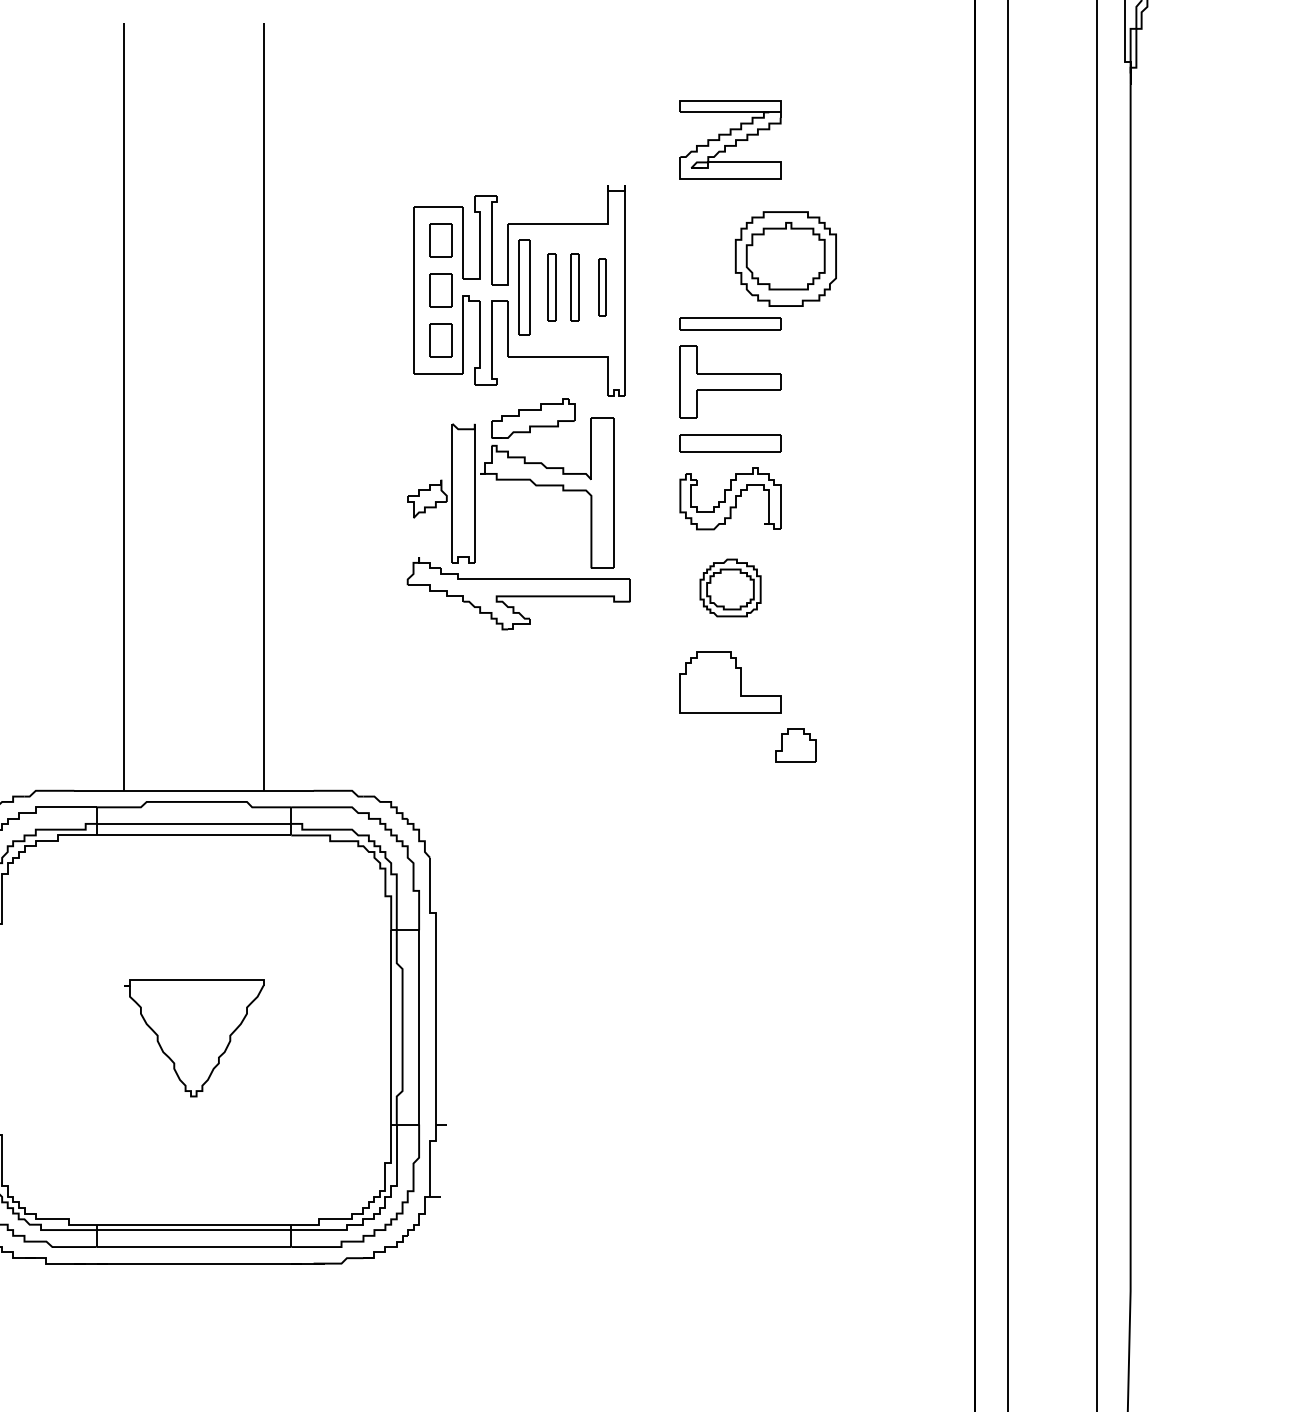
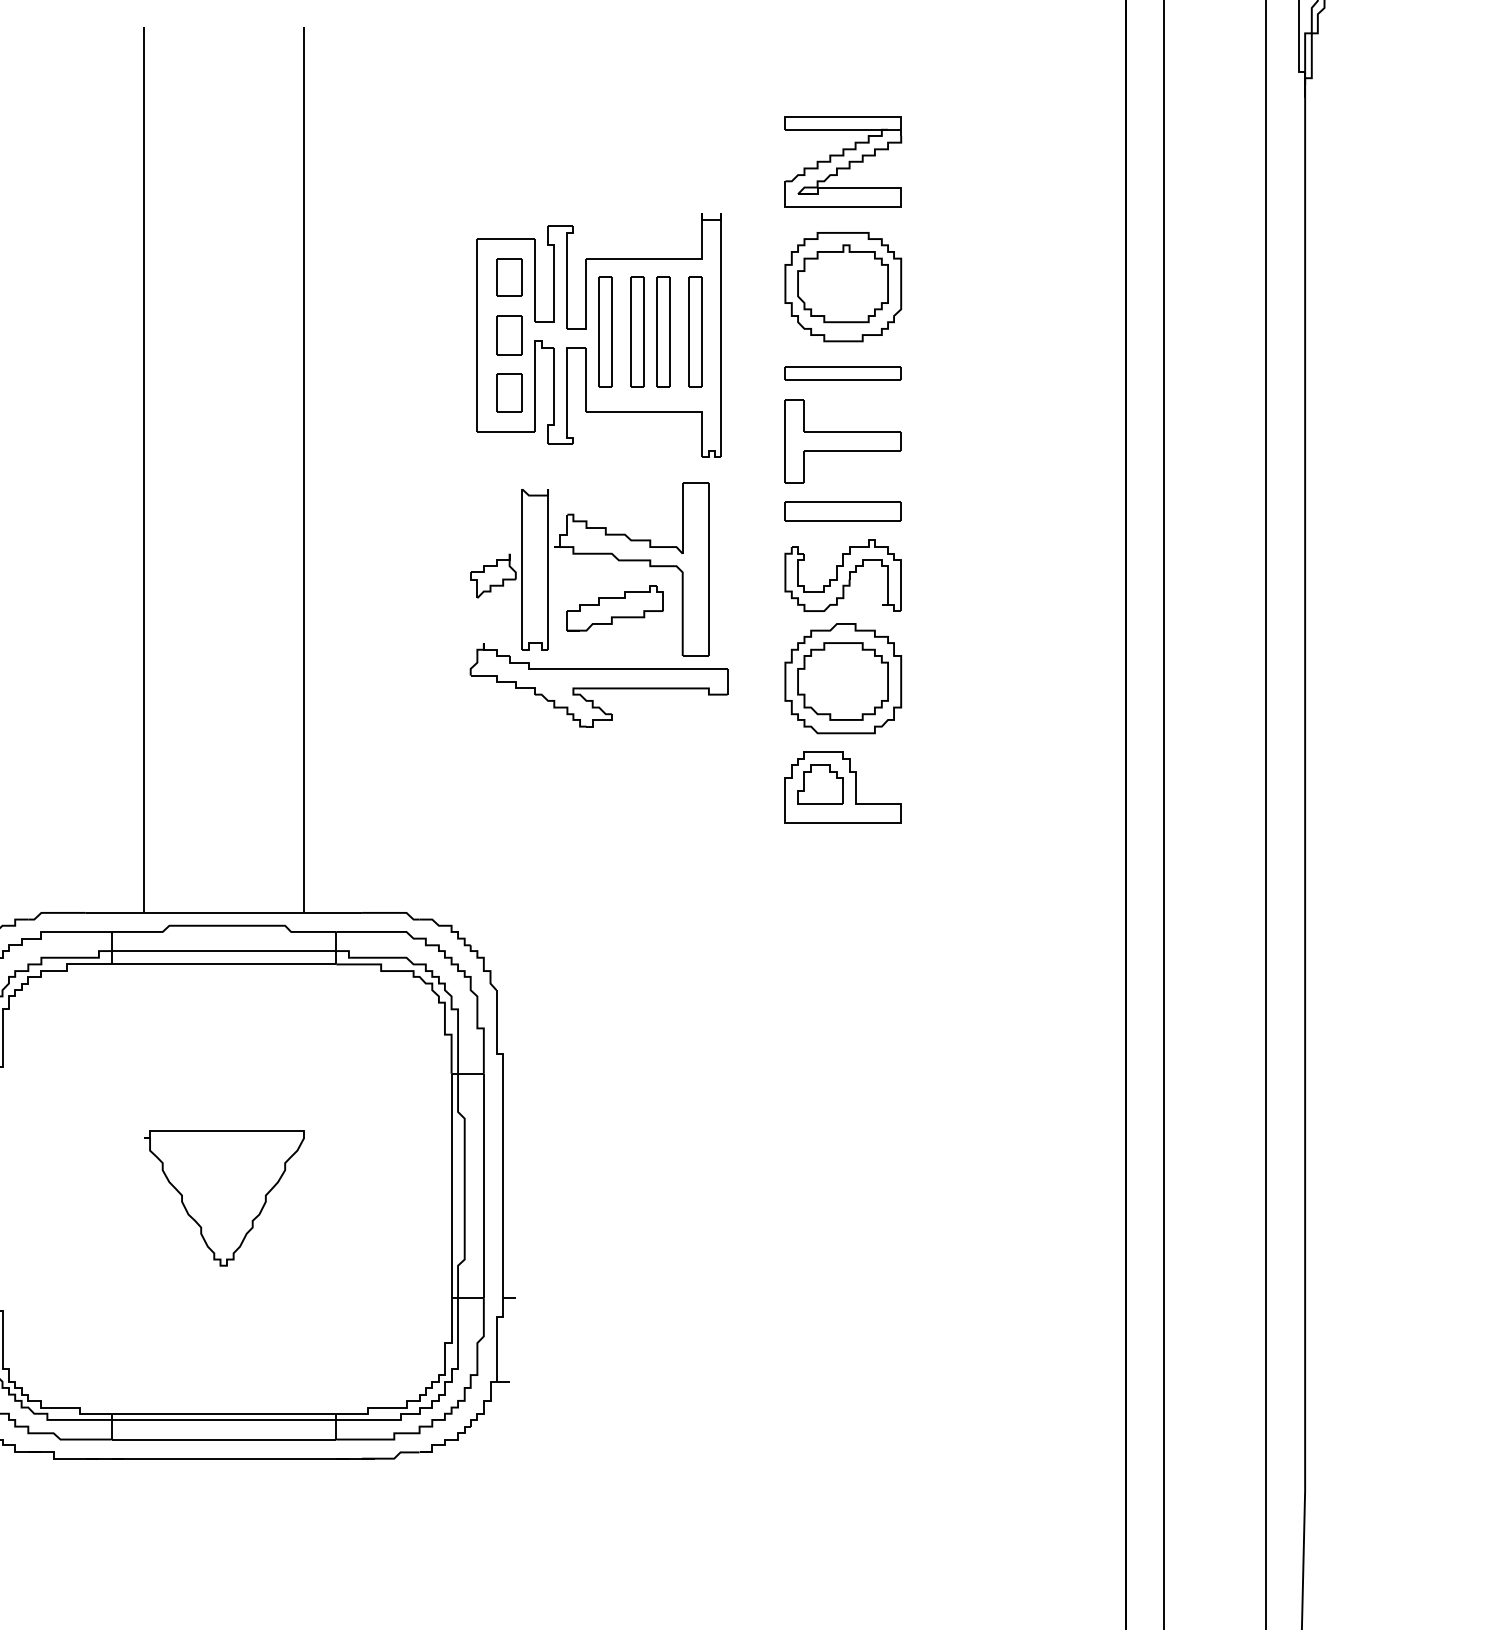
part: (786, 259) -> (843, 287), moved
part: (552, 287) -> (637, 331), size x1.43
part: (574, 287) -> (663, 331), size x1.43
part: (602, 287) -> (695, 331), size x1.67
part: (532, 418) -> (614, 608), moved
part: (730, 587) -> (843, 678), size x1.67
part: (795, 745) -> (820, 784), moved

